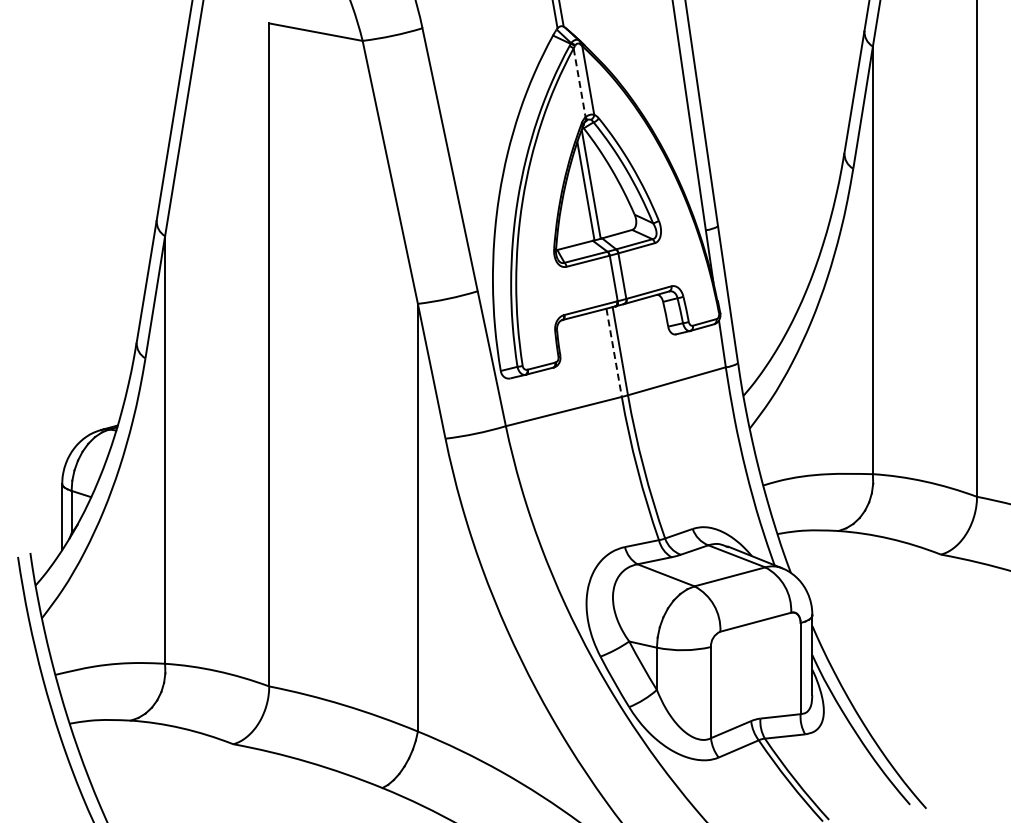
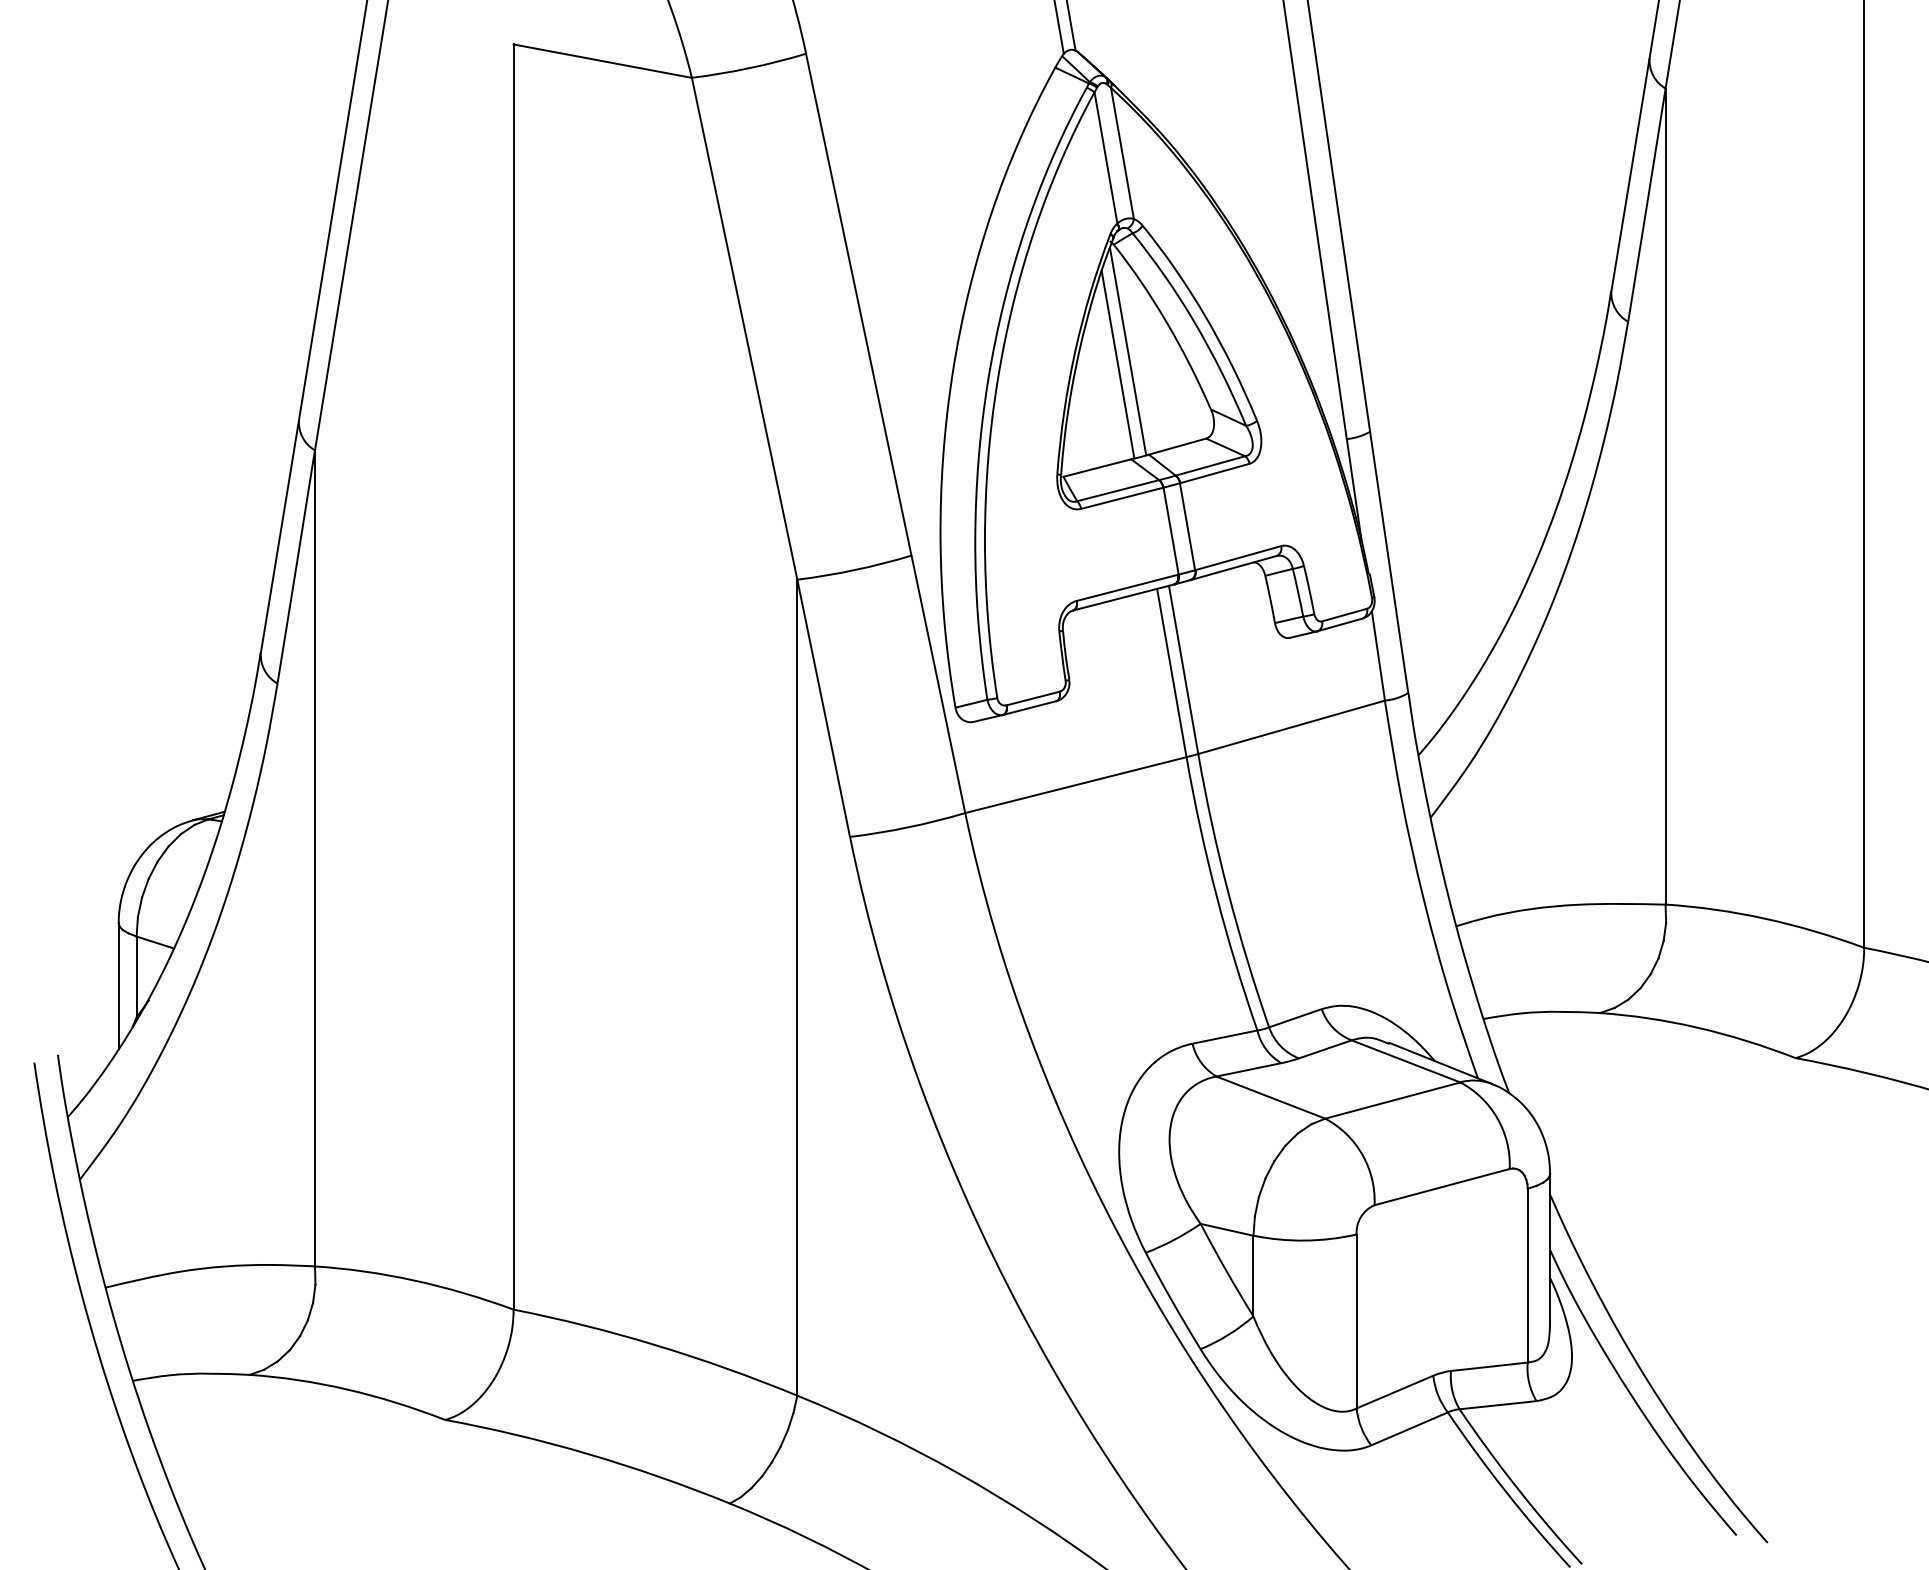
line: (579, 82) -> (1105, 157), dashed -> solid
line: (614, 352) -> (1172, 672), dashed -> solid

